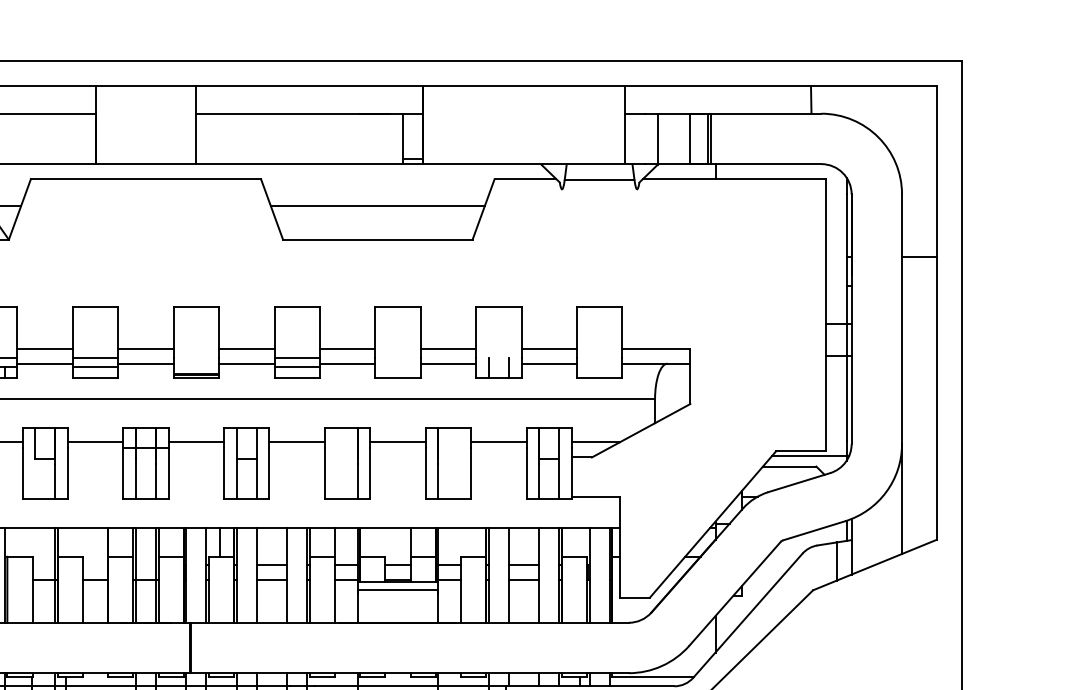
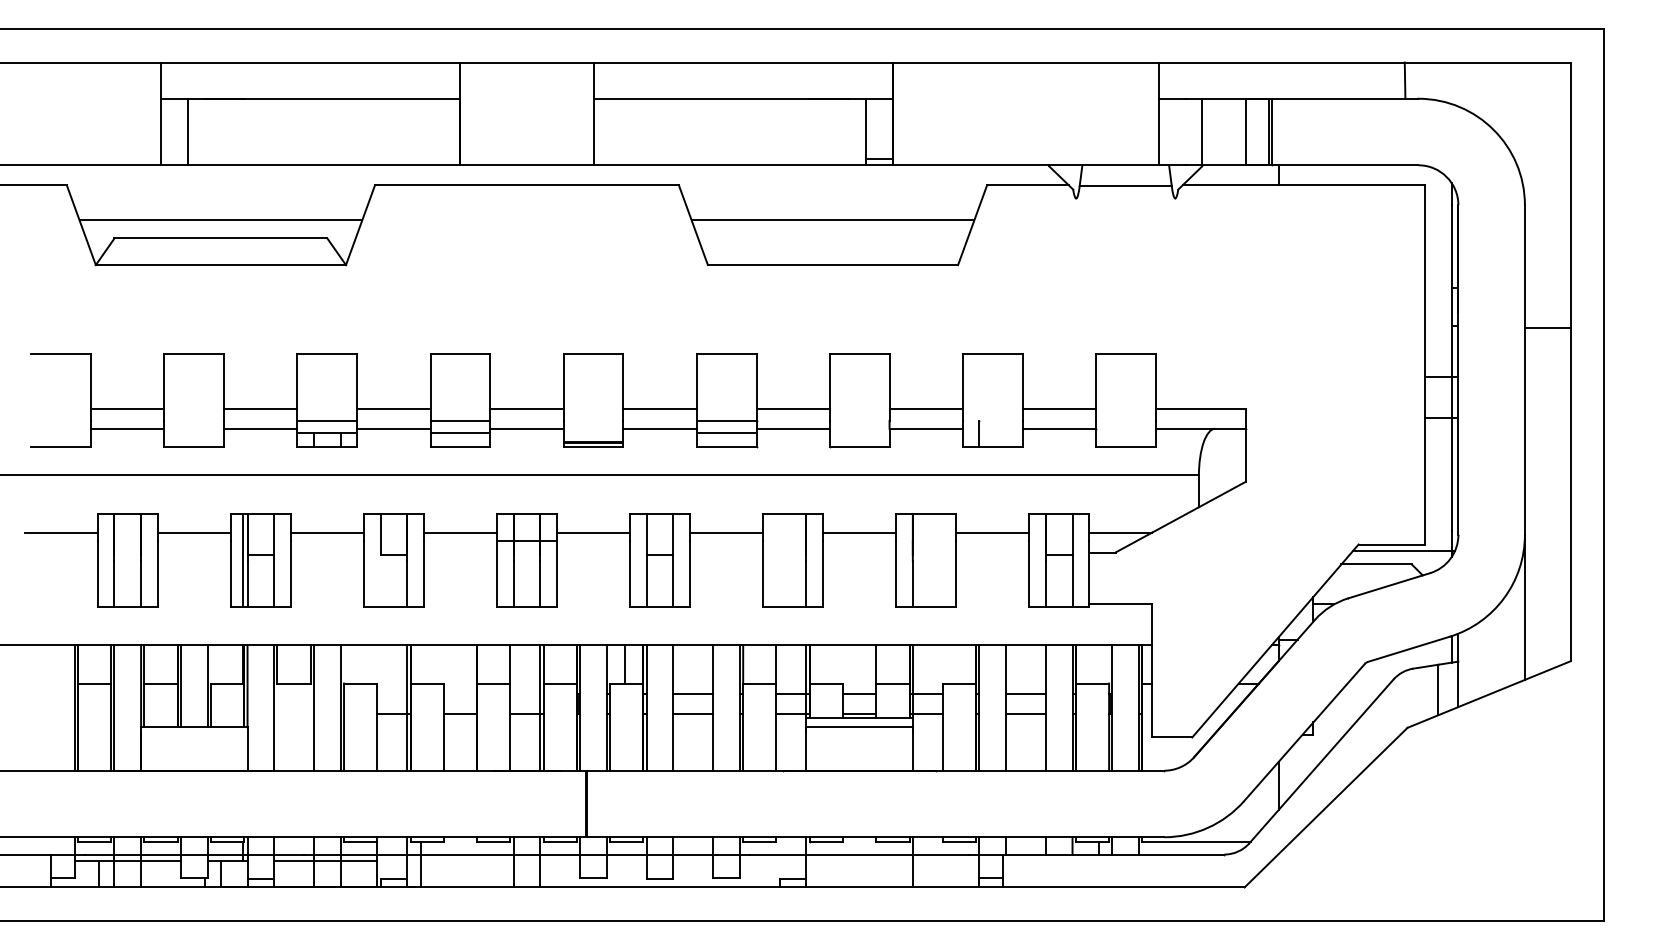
line: (919, 257) -> (1547, 328), moved
line: (508, 367) -> (1005, 433), removed
line: (135, 574) -> (513, 707), removed

